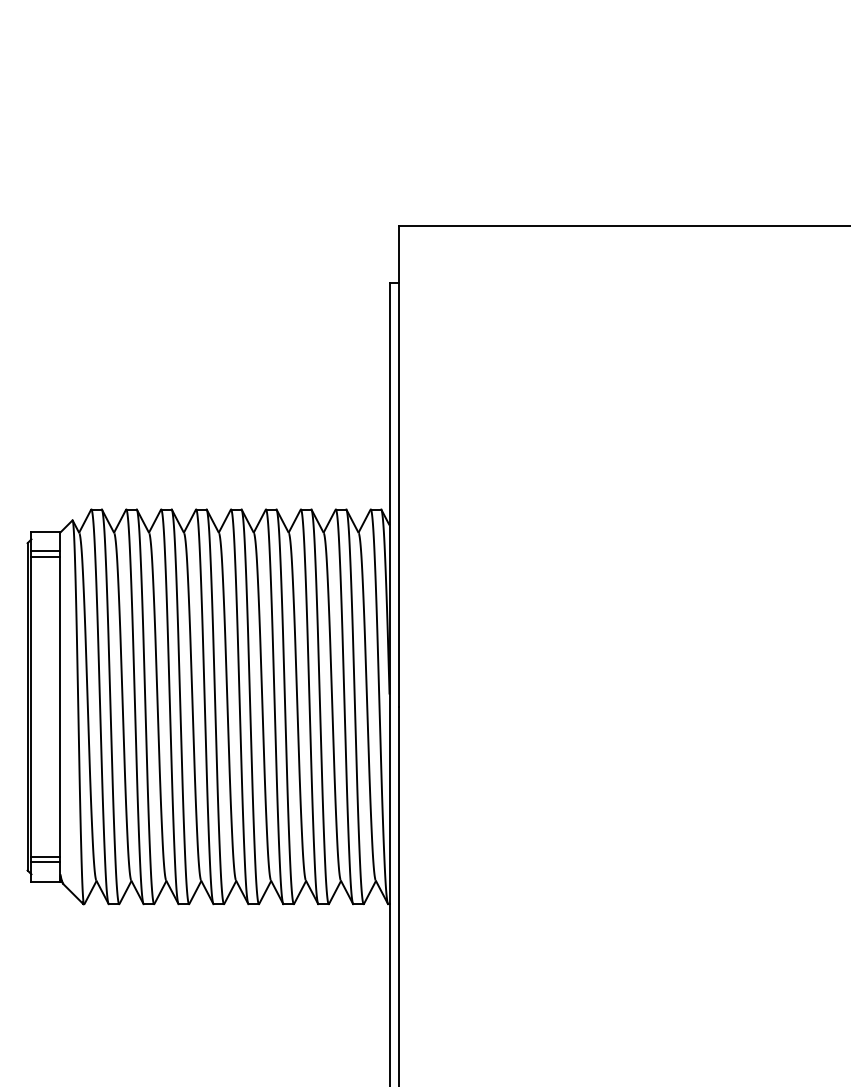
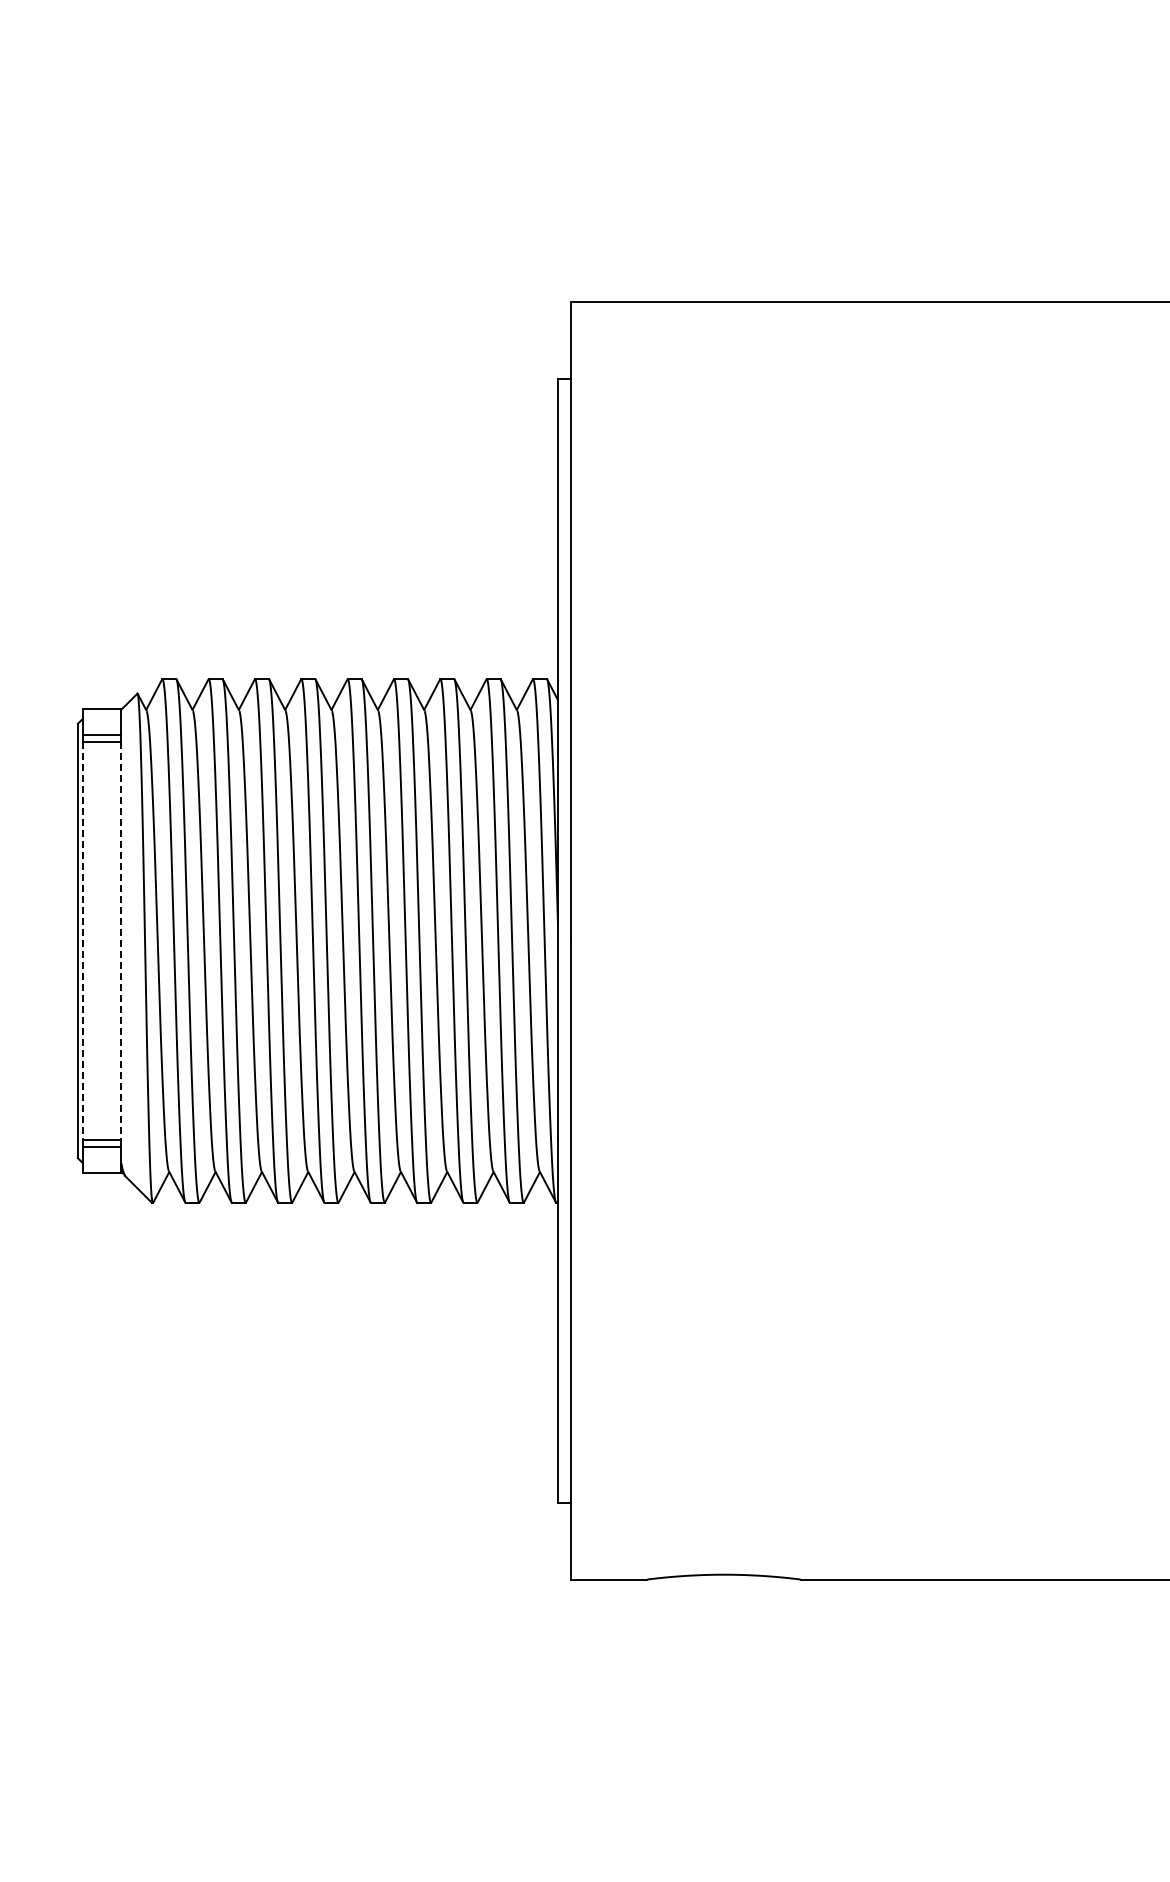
line: (31, 706) -> (82, 940), solid -> dashed
line: (60, 706) -> (121, 940), solid -> dashed

